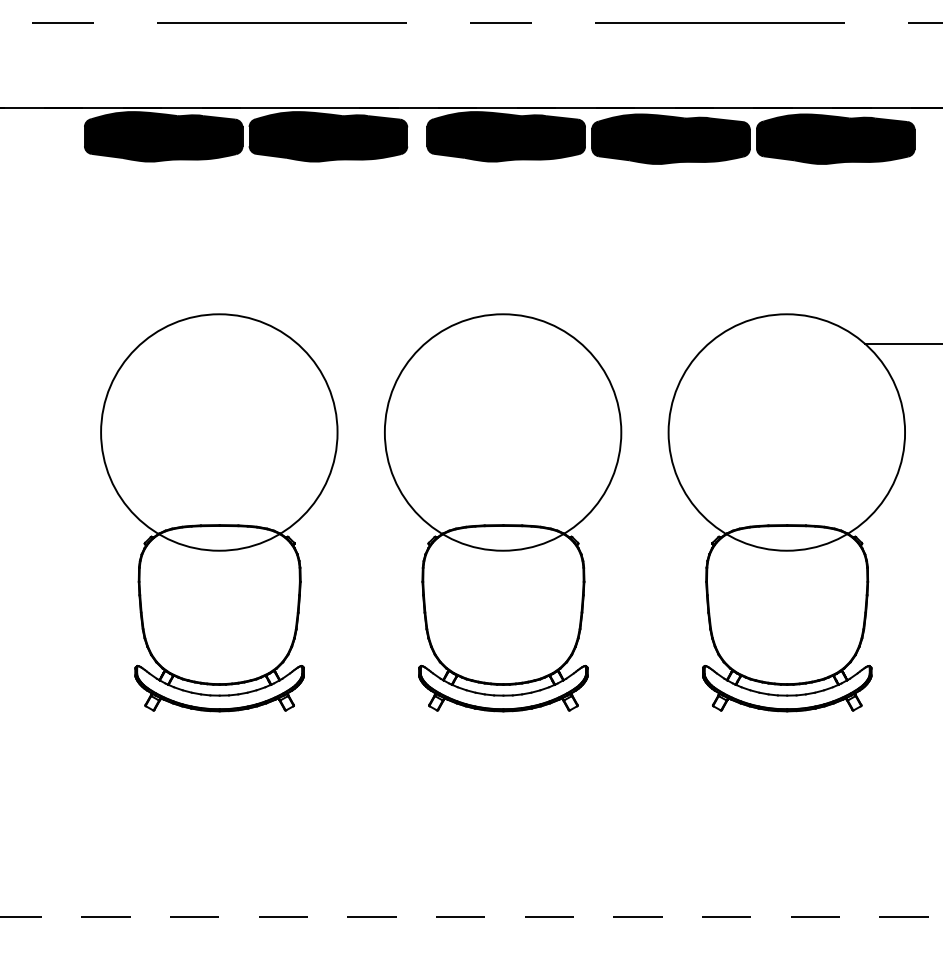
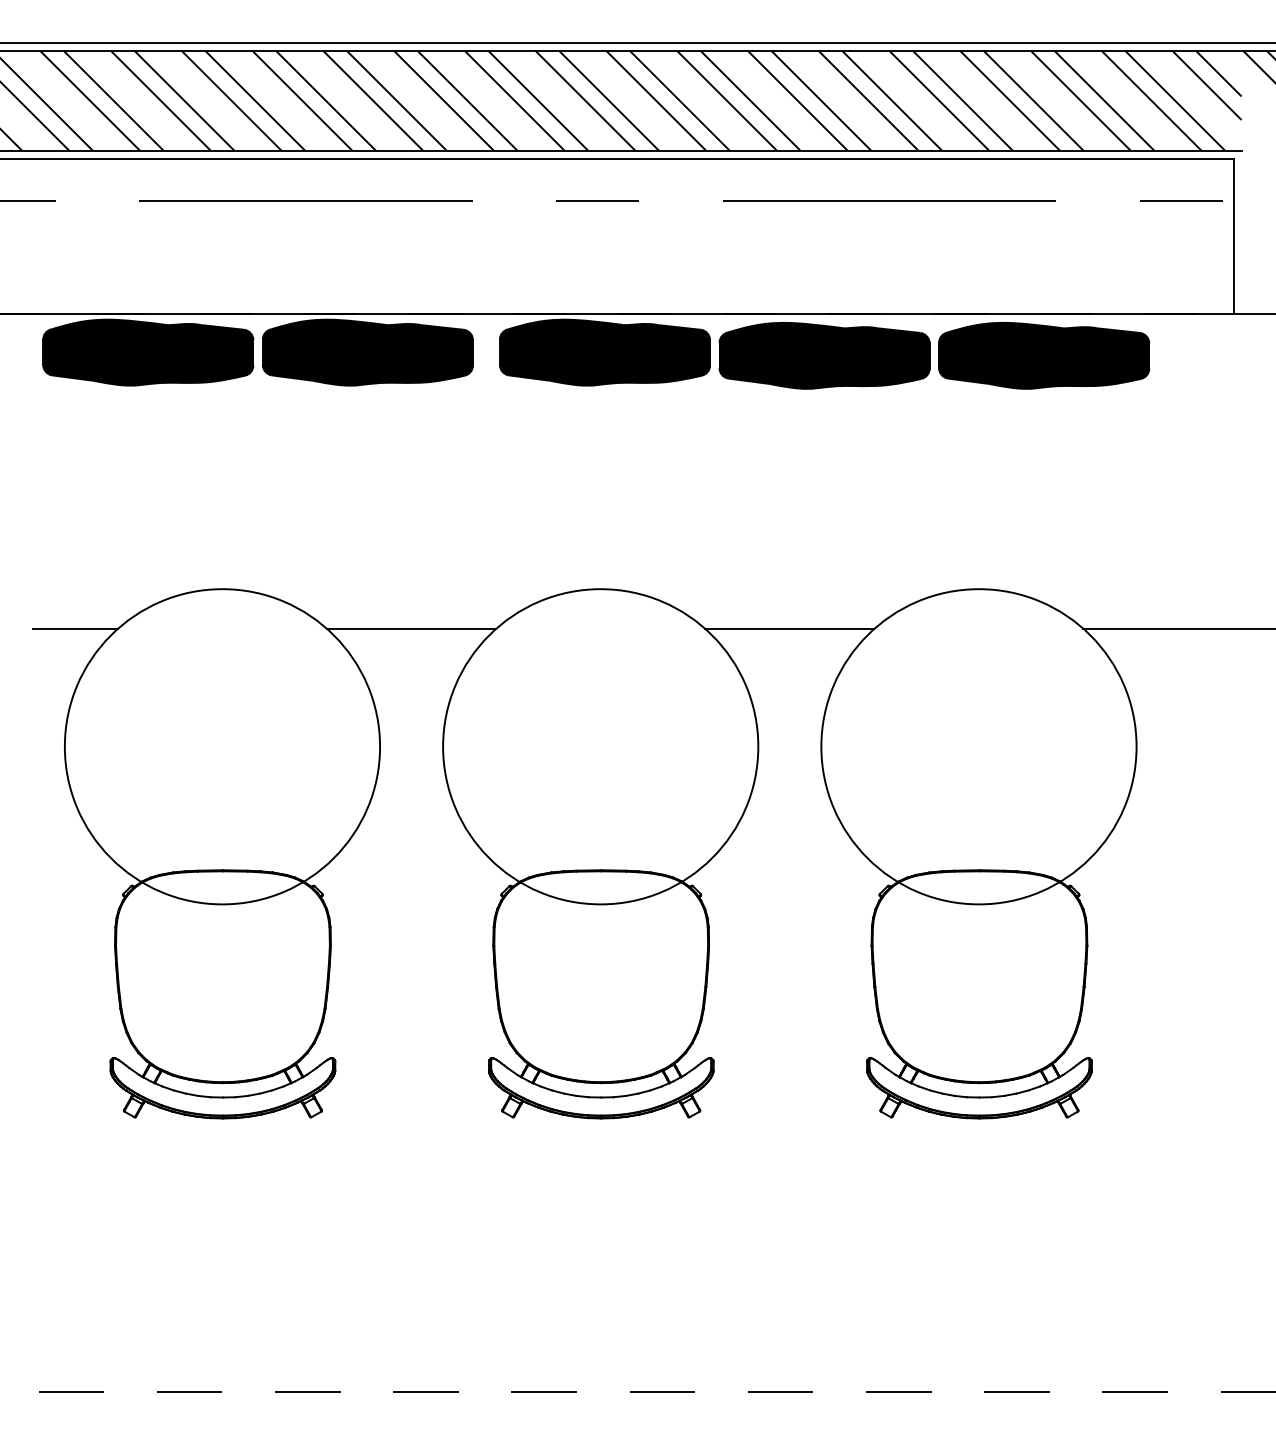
line: (109, 343) -> (75, 628), added
line: (361, 343) -> (411, 628), added
line: (644, 343) -> (789, 628), added

